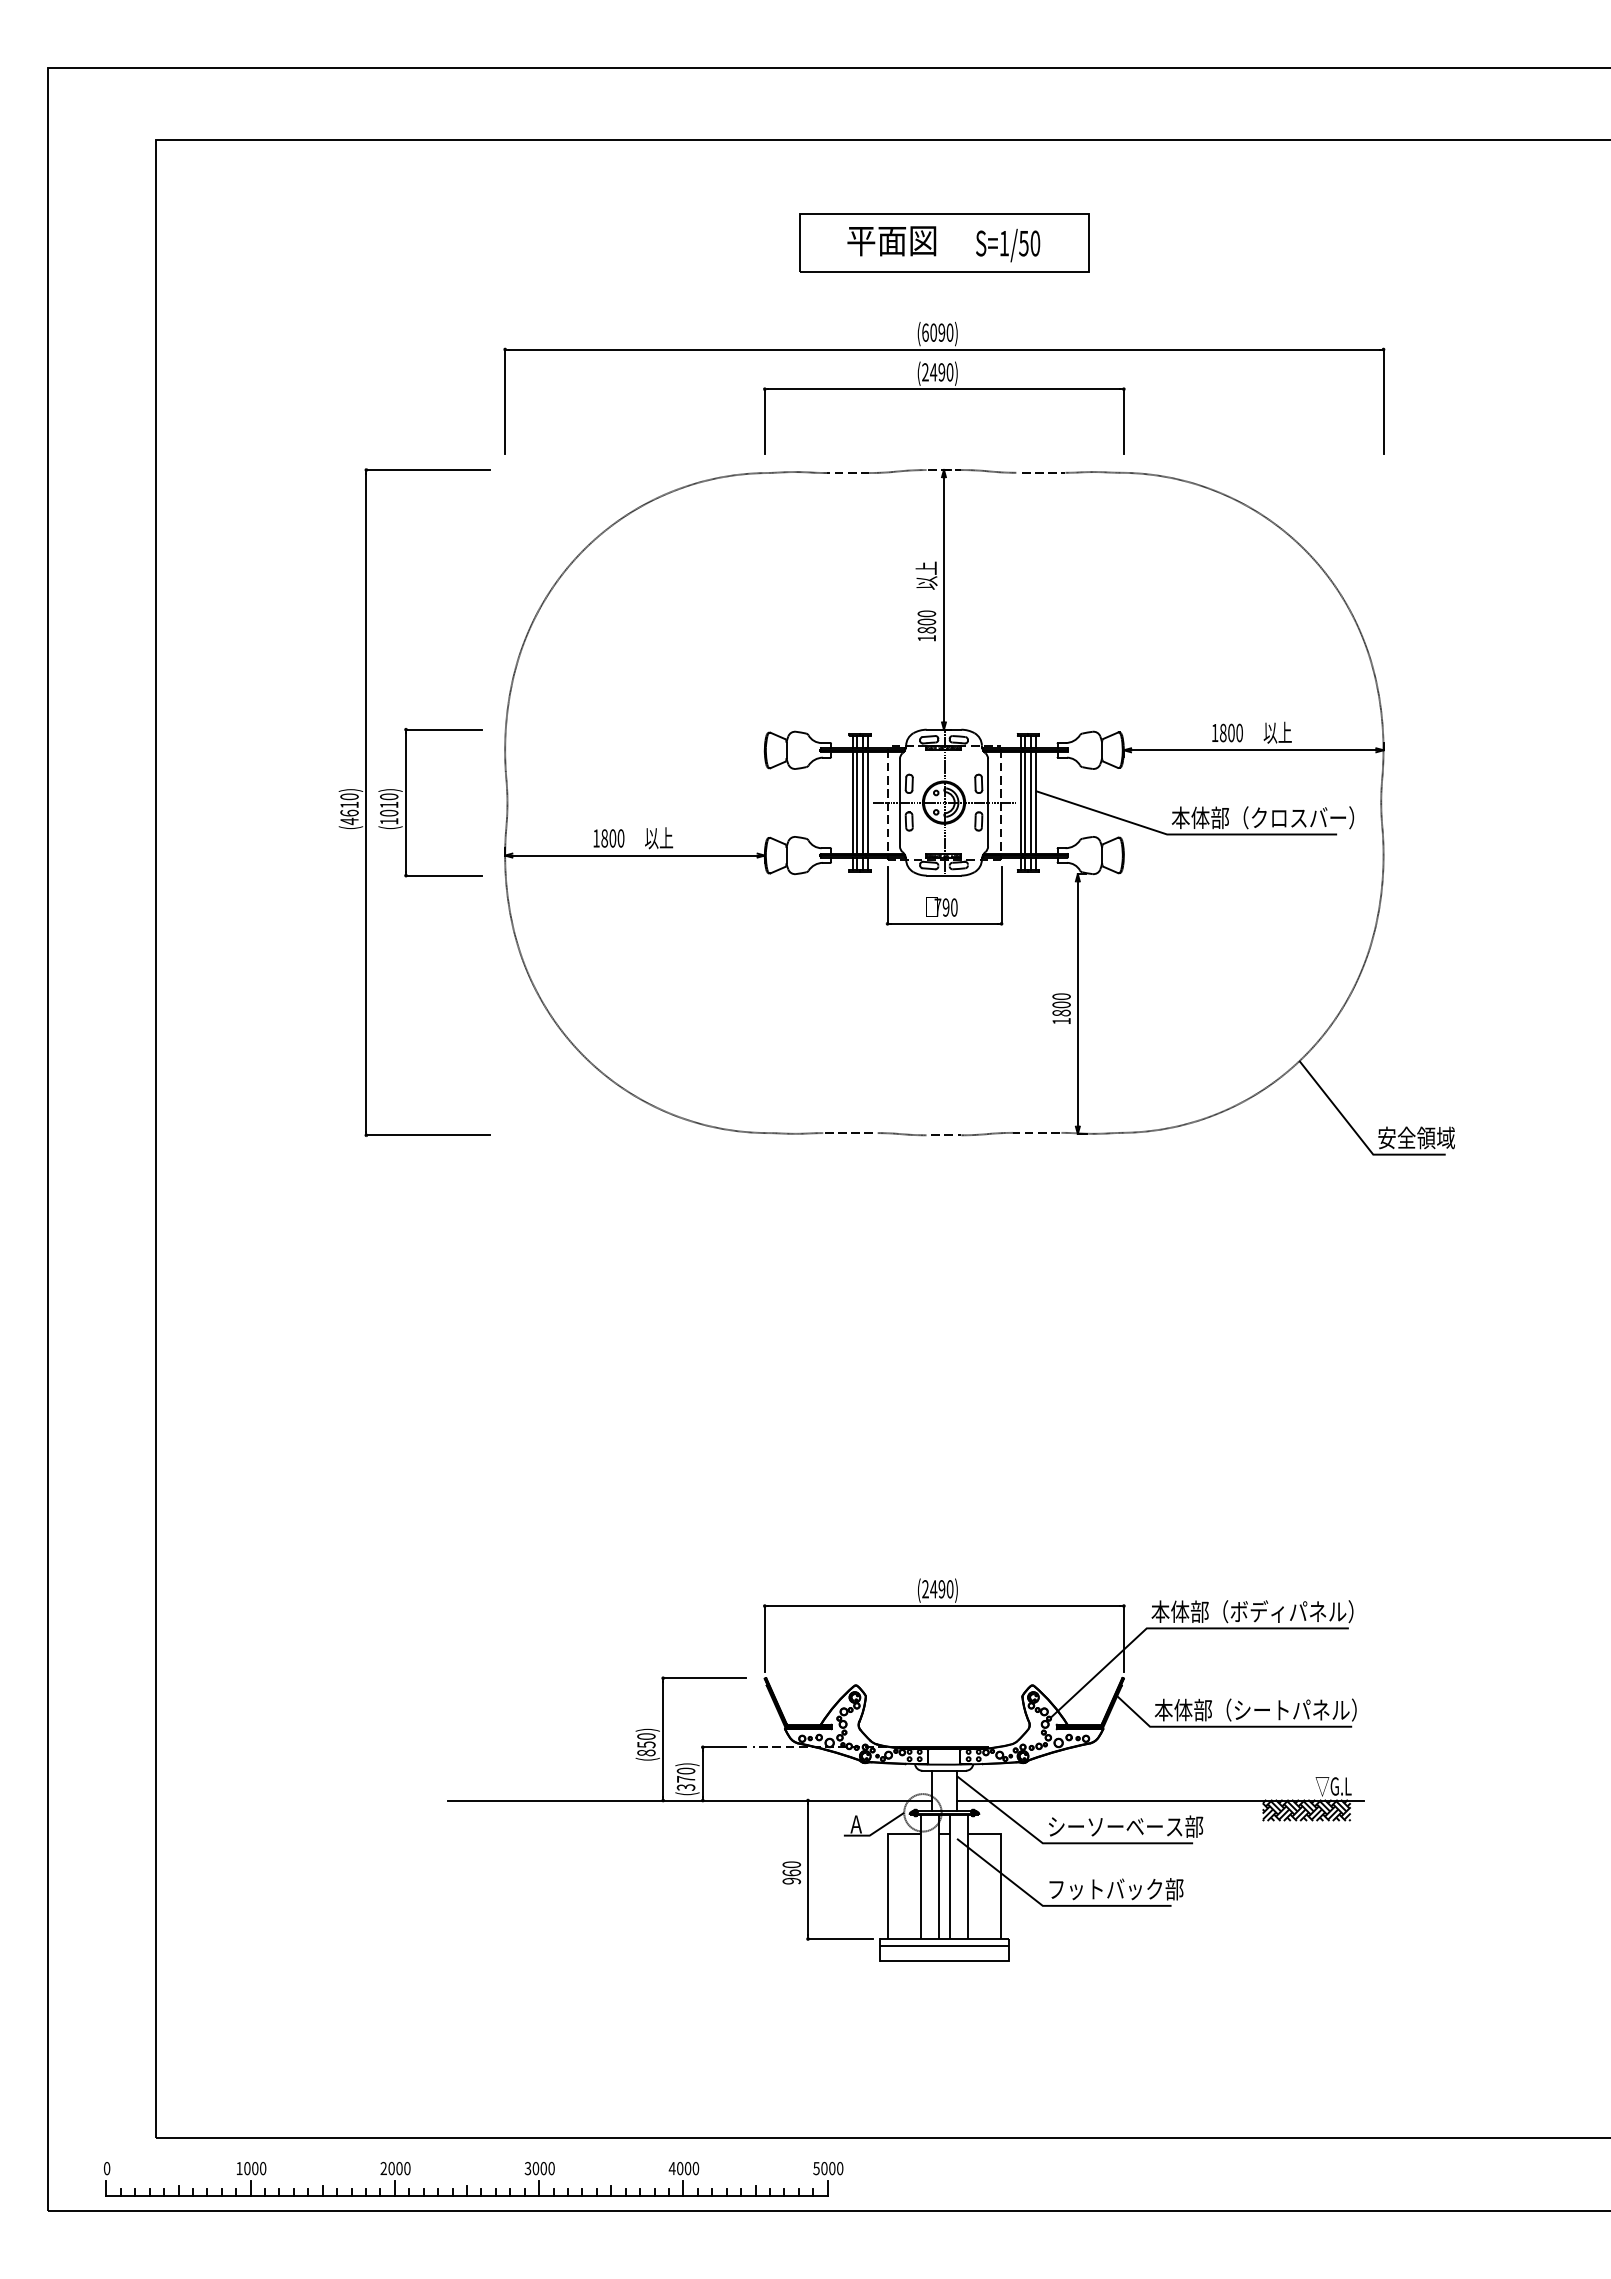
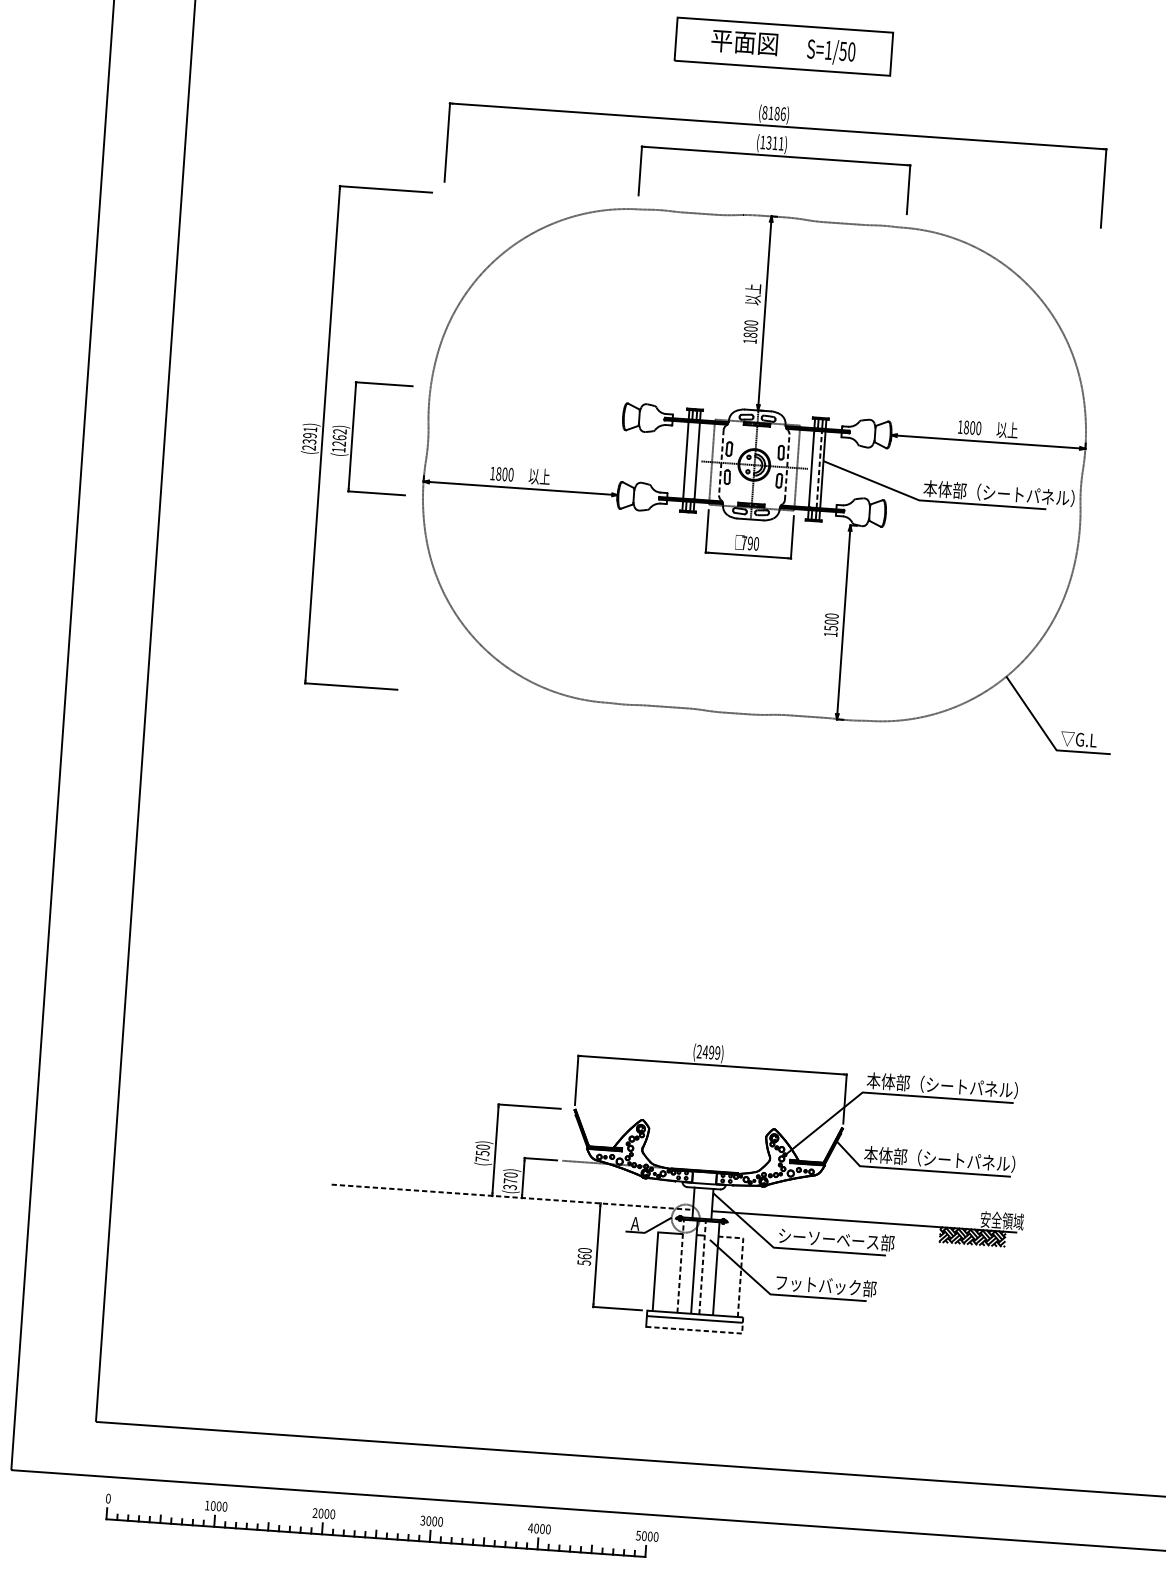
text: (937, 332) -> (773, 113), (6090) -> (8186)
text: (937, 372) -> (771, 143), (2490) -> (1311)
line: (857, 802) -> (689, 460), removed
line: (862, 802) -> (693, 460), removed
line: (899, 802) -> (721, 462), solid -> dashed
line: (988, 802) -> (787, 467), solid -> dashed
line: (1025, 802) -> (815, 469), removed
line: (1031, 802) -> (819, 469), solid -> dashed
text: (389, 804) -> (339, 437), (1010) -> (1262)
text: (349, 809) -> (309, 439), (4610) -> (2391)
text: (1312, 817) -> (1028, 495), 本体部（クロスバー） -> 本体部（シートパネル）
text: (1061, 1012) -> (831, 627), 1800 -> 1500
text: (1416, 1137) -> (1089, 739), 安全領域 -> ▽G.L
text: (949, 1589) -> (717, 1053), (2490) -> (2499)
text: (1257, 1611) -> (946, 1085), 本体部（ボディパネル） -> 本体部（シートパネル）
text: (646, 1752) -> (482, 1159), (850) -> (750)
text: (1344, 1785) -> (1002, 1220), ▽G.L -> 安全領域
line: (689, 1800) -> (511, 1197), solid -> dashed
line: (1001, 1868) -> (741, 1264), solid -> dashed
line: (920, 1876) -> (680, 1266), solid -> dashed
line: (949, 1876) -> (702, 1267), solid -> dashed
text: (791, 1880) -> (584, 1262), 960 -> 560
line: (955, 1960) -> (702, 1330), solid -> dashed
part: (467, 2185) -> (376, 1530), moved

